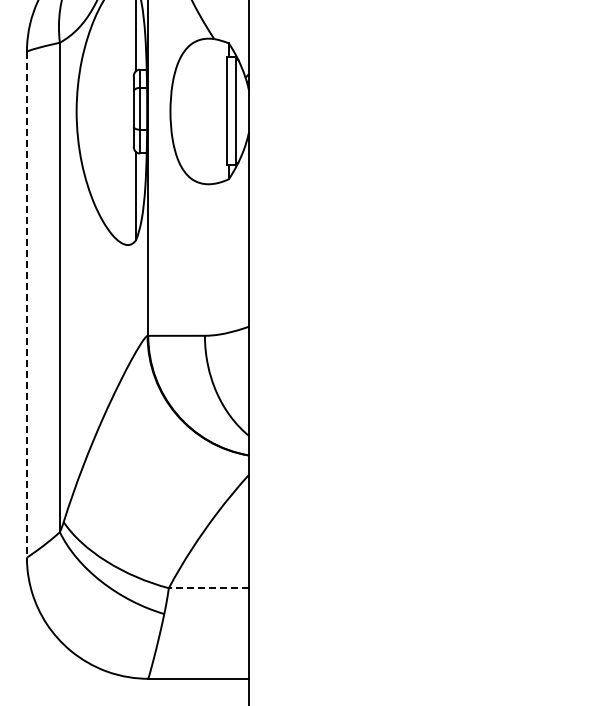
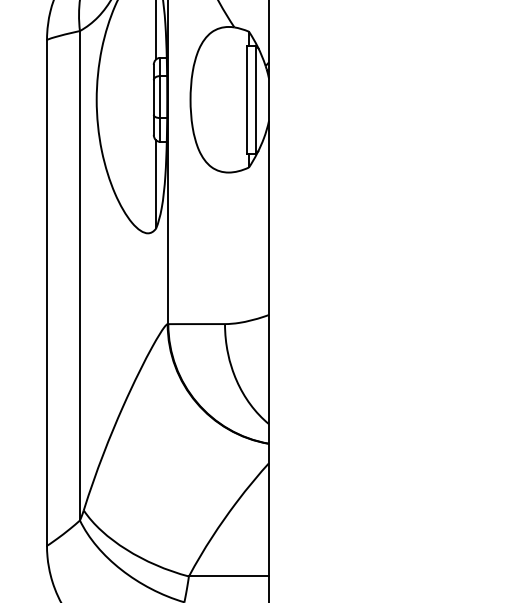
line: (26, 304) -> (46, 292), dashed -> solid
line: (208, 588) -> (228, 576), dashed -> solid

